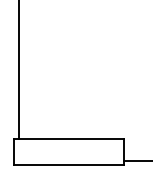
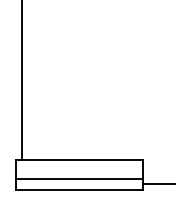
line: (68, 155) -> (78, 178), added

